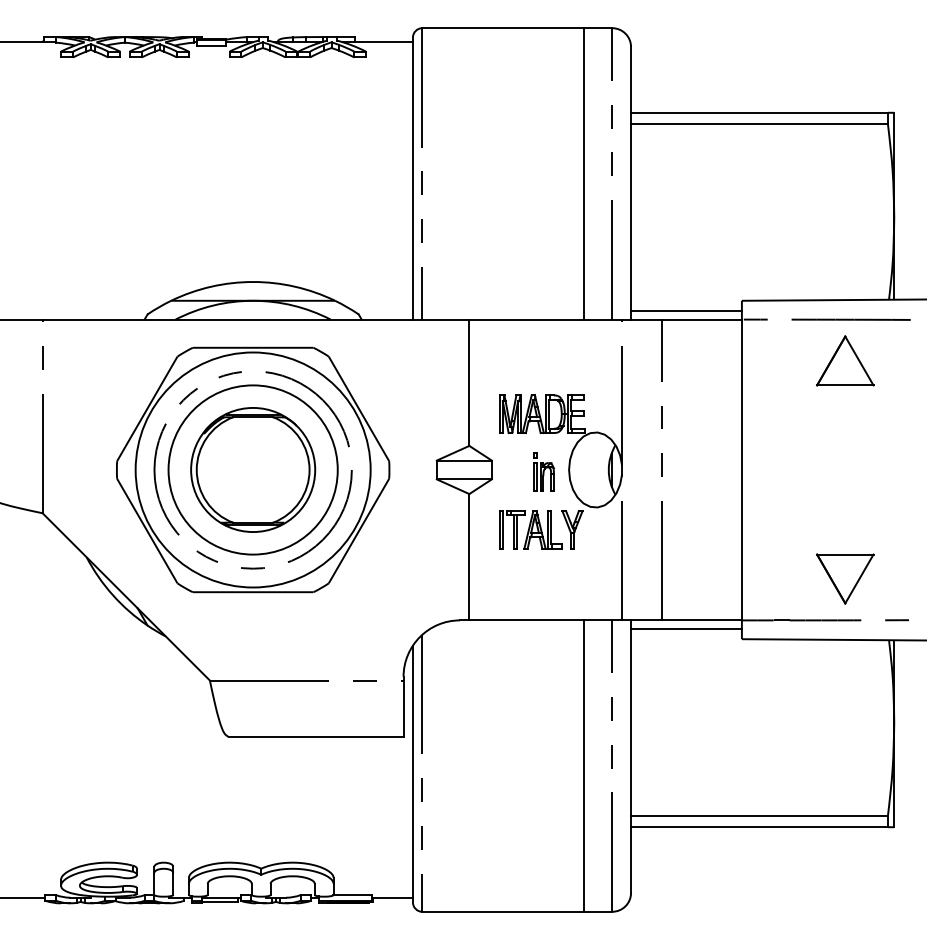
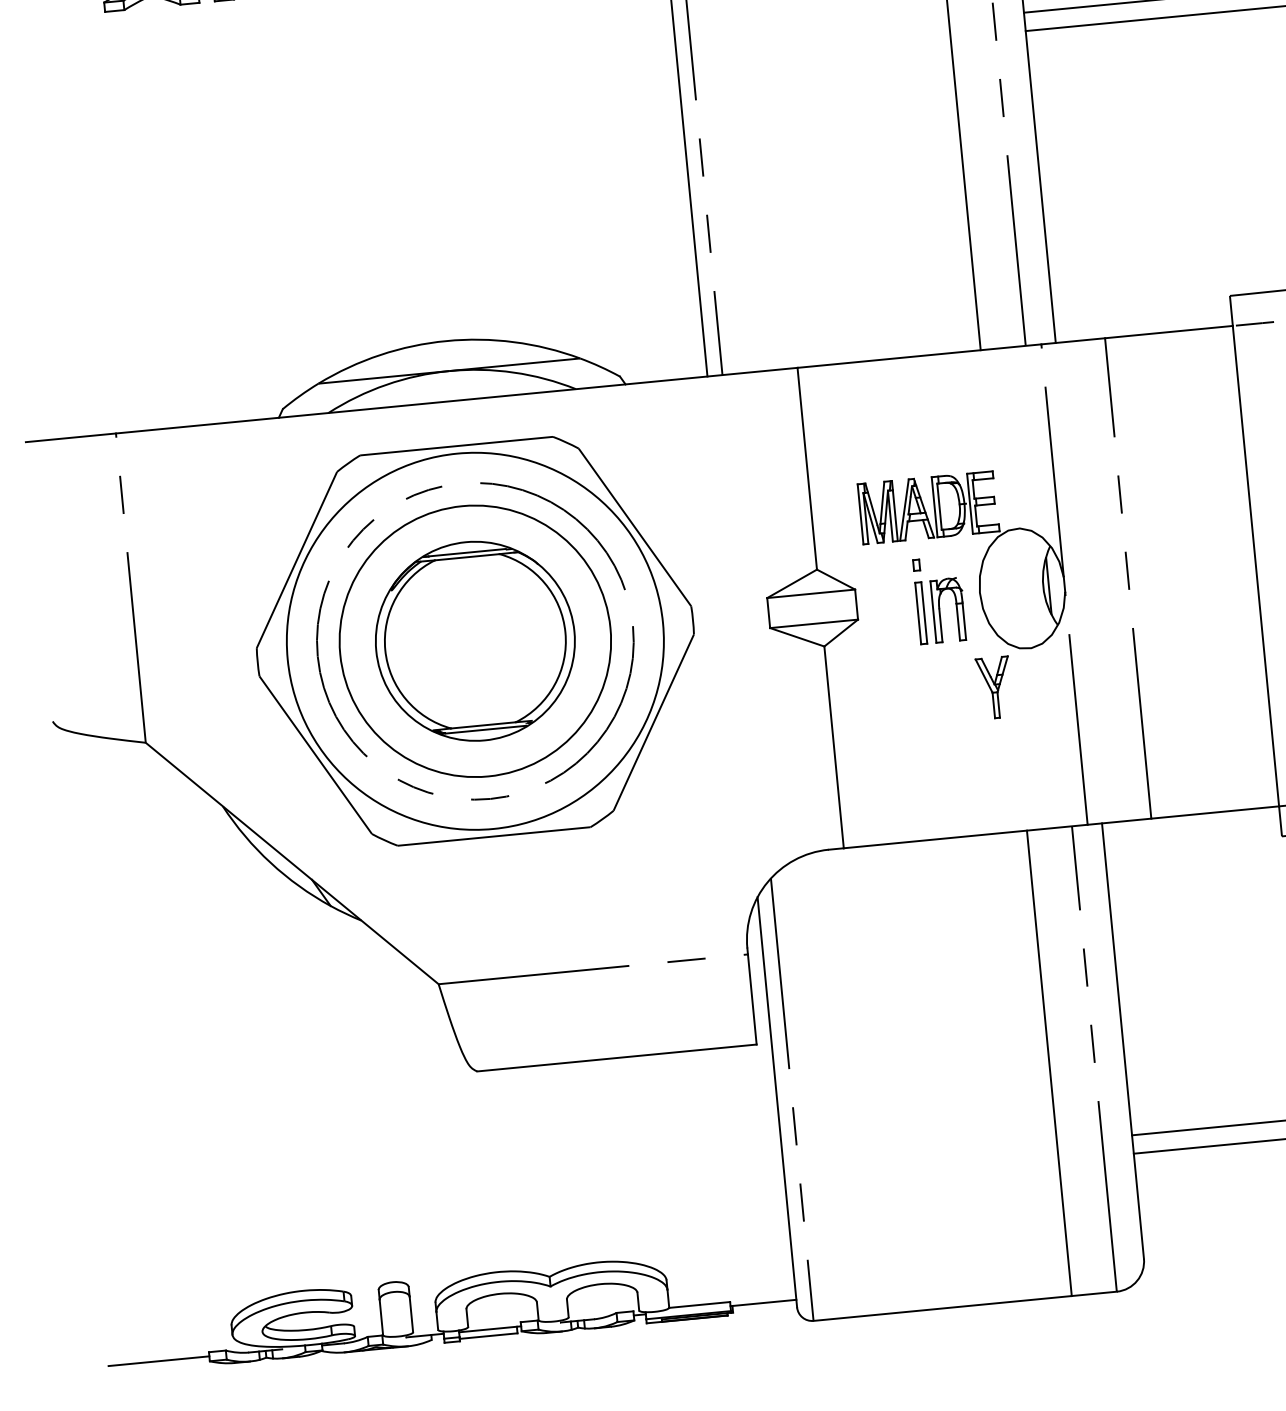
line: (686, 310) -> (1142, 319), removed
part: (544, 471) -> (940, 598), size x1.4
part: (530, 529) -> (927, 693), removed
line: (686, 629) -> (1191, 829), removed

